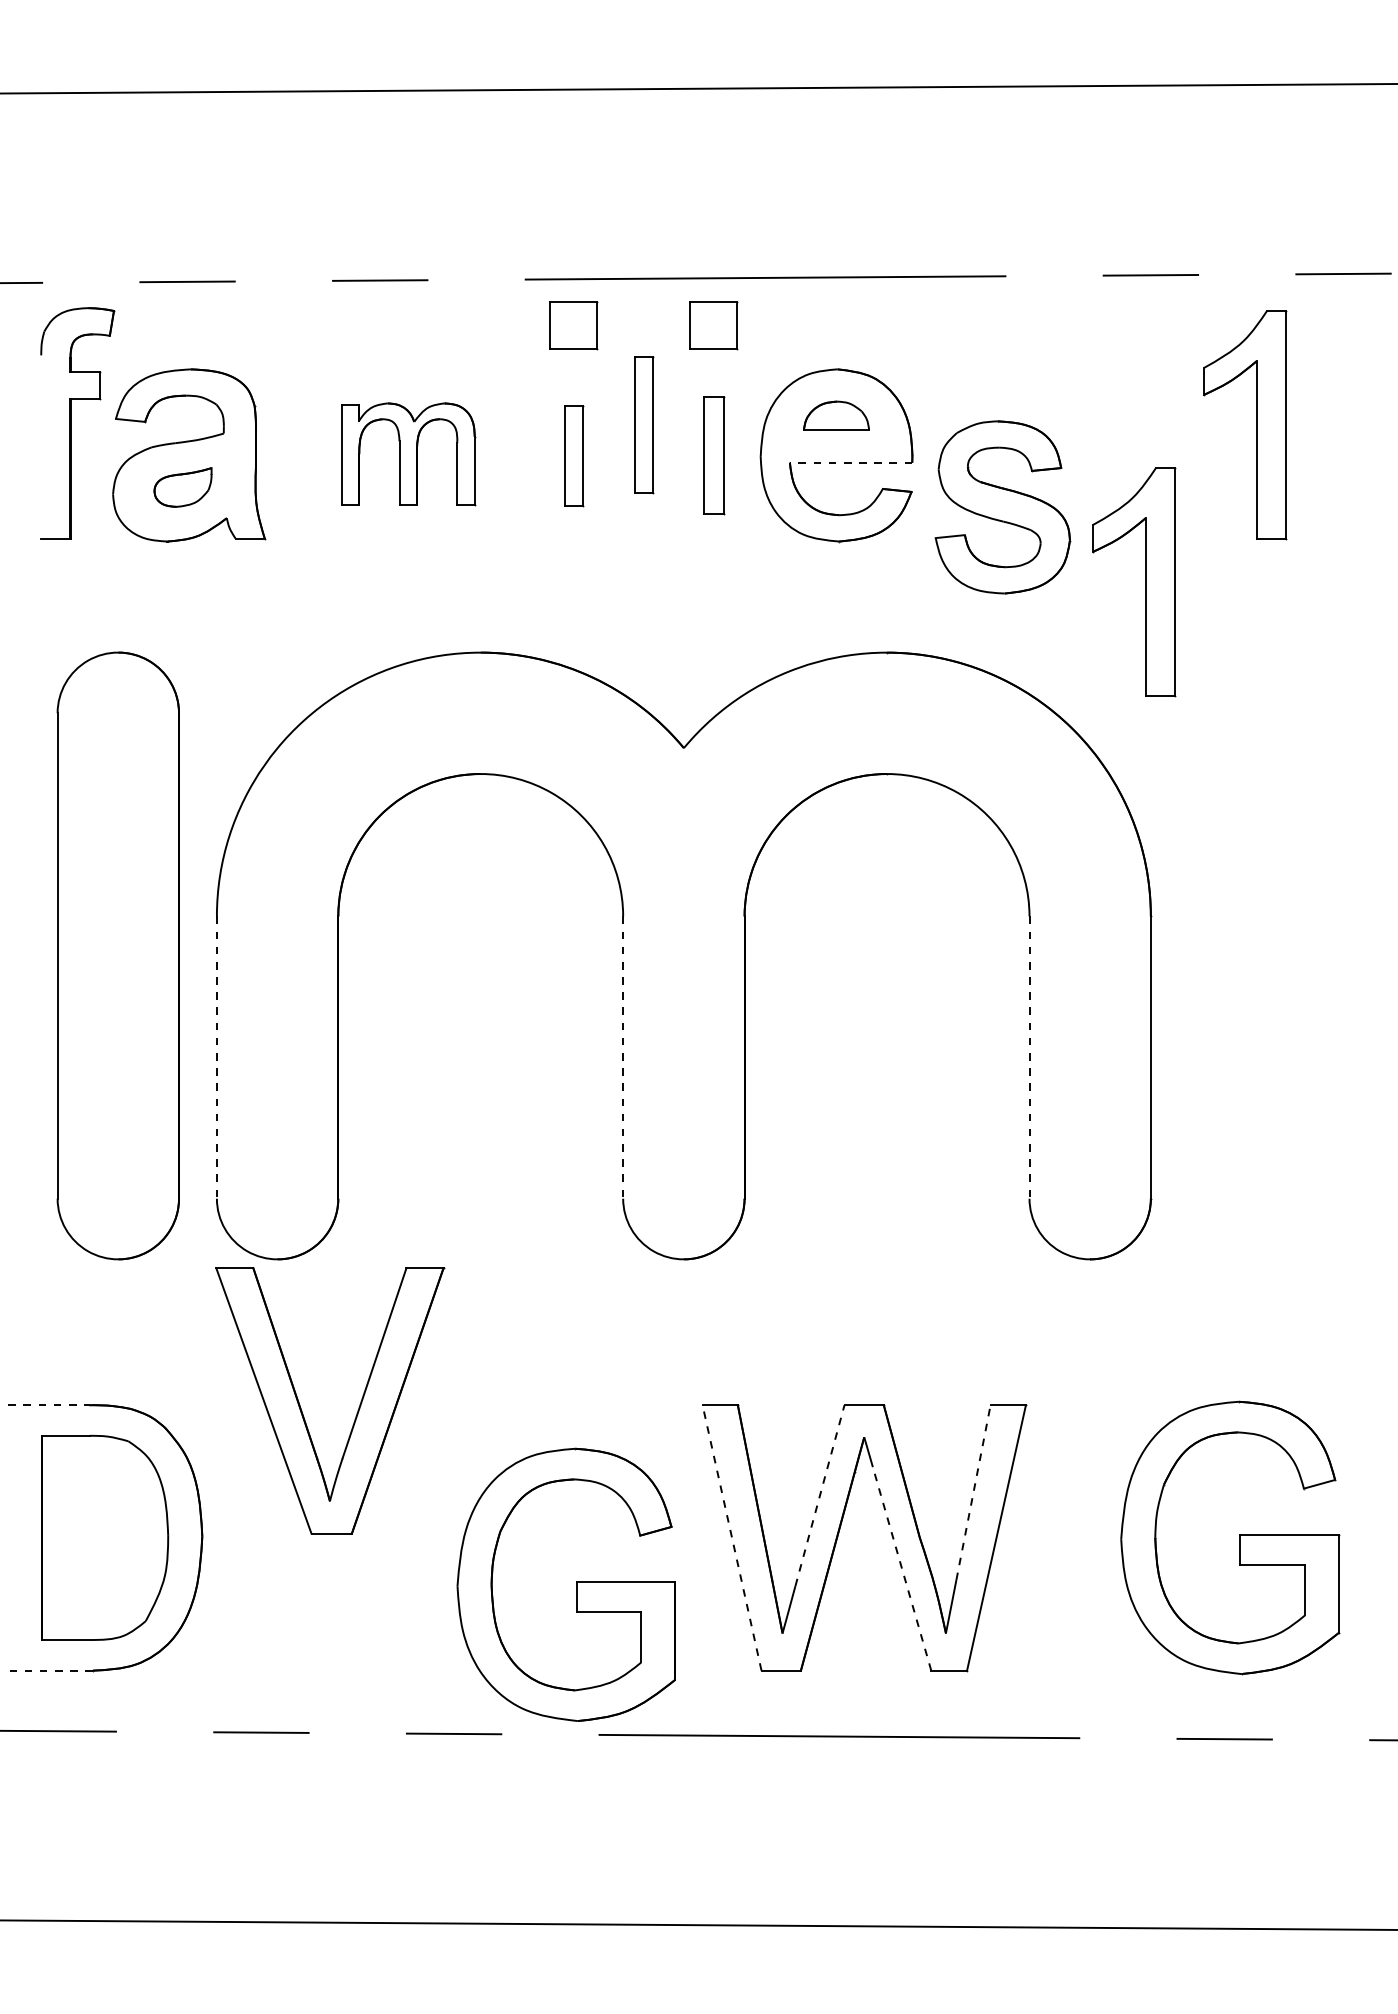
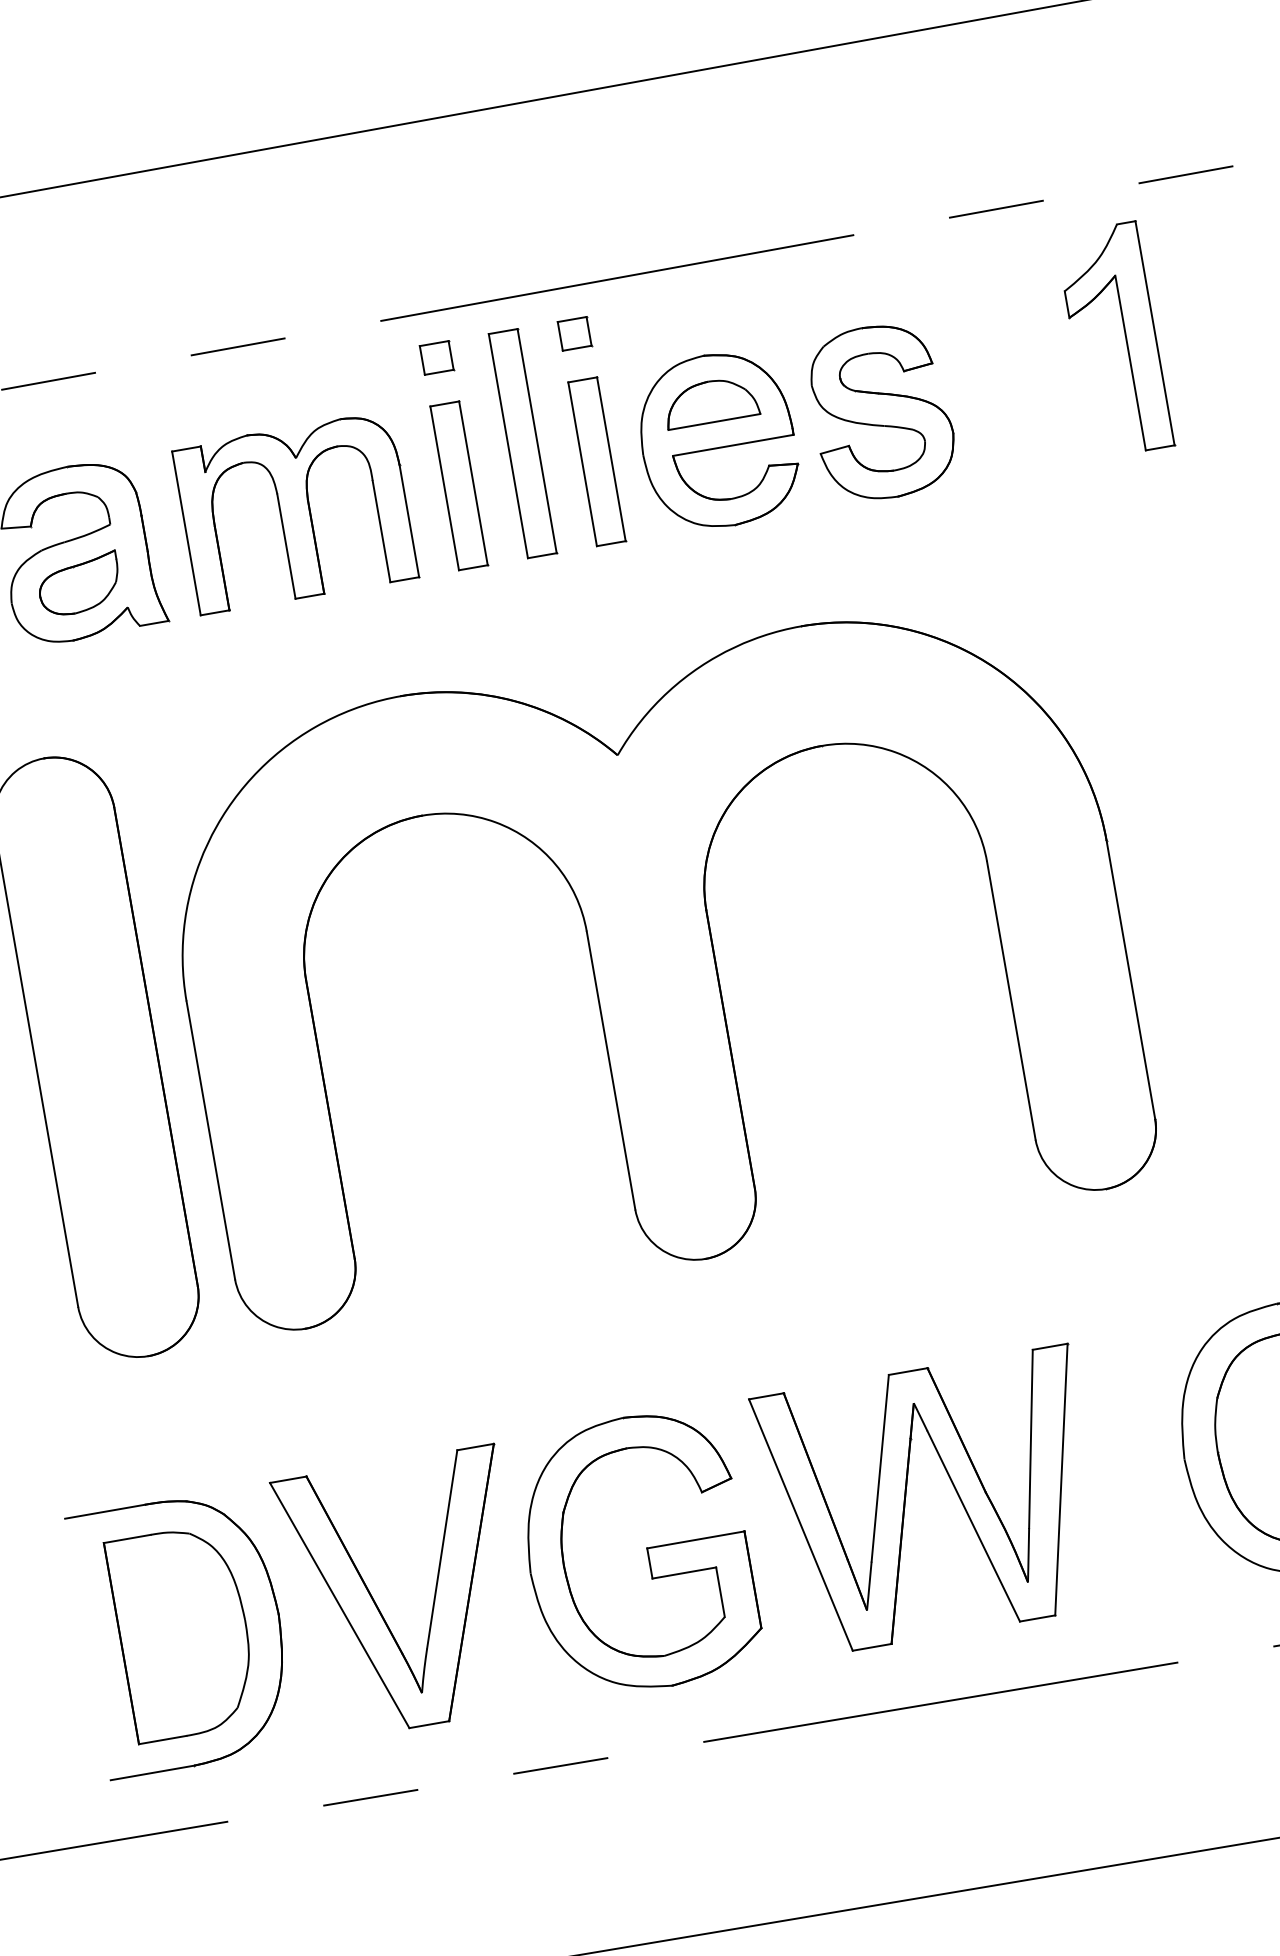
part: (574, 325) -> (437, 357), size x0.62
part: (714, 325) -> (575, 333), size x0.62
part: (836, 415) -> (710, 401), size x1.43
part: (644, 425) -> (523, 444), size x1.67
part: (408, 454) -> (295, 513), size x1.67
part: (574, 455) -> (459, 485), size x1.67
part: (714, 455) -> (597, 461), size x1.43
line: (850, 462) -> (732, 445), dashed -> solid
part: (182, 487) -> (78, 584), size x1.43
part: (1002, 507) -> (881, 412), moved
part: (1145, 582) -> (1043, 512), removed
line: (216, 1058) -> (210, 1141), dashed -> solid
line: (623, 1058) -> (611, 1071), dashed -> solid
line: (1029, 1058) -> (1011, 1001), dashed -> solid
line: (49, 1405) -> (105, 1511), dashed -> solid
part: (357, 1410) -> (433, 1598), moved
line: (973, 1492) -> (1030, 1438), dashed -> solid
line: (819, 1495) -> (879, 1468), dashed -> solid
line: (732, 1537) -> (801, 1524), dashed -> solid
line: (902, 1568) -> (974, 1525), dashed -> solid
part: (576, 1584) -> (647, 1551), moved
line: (50, 1670) -> (152, 1772), dashed -> solid

